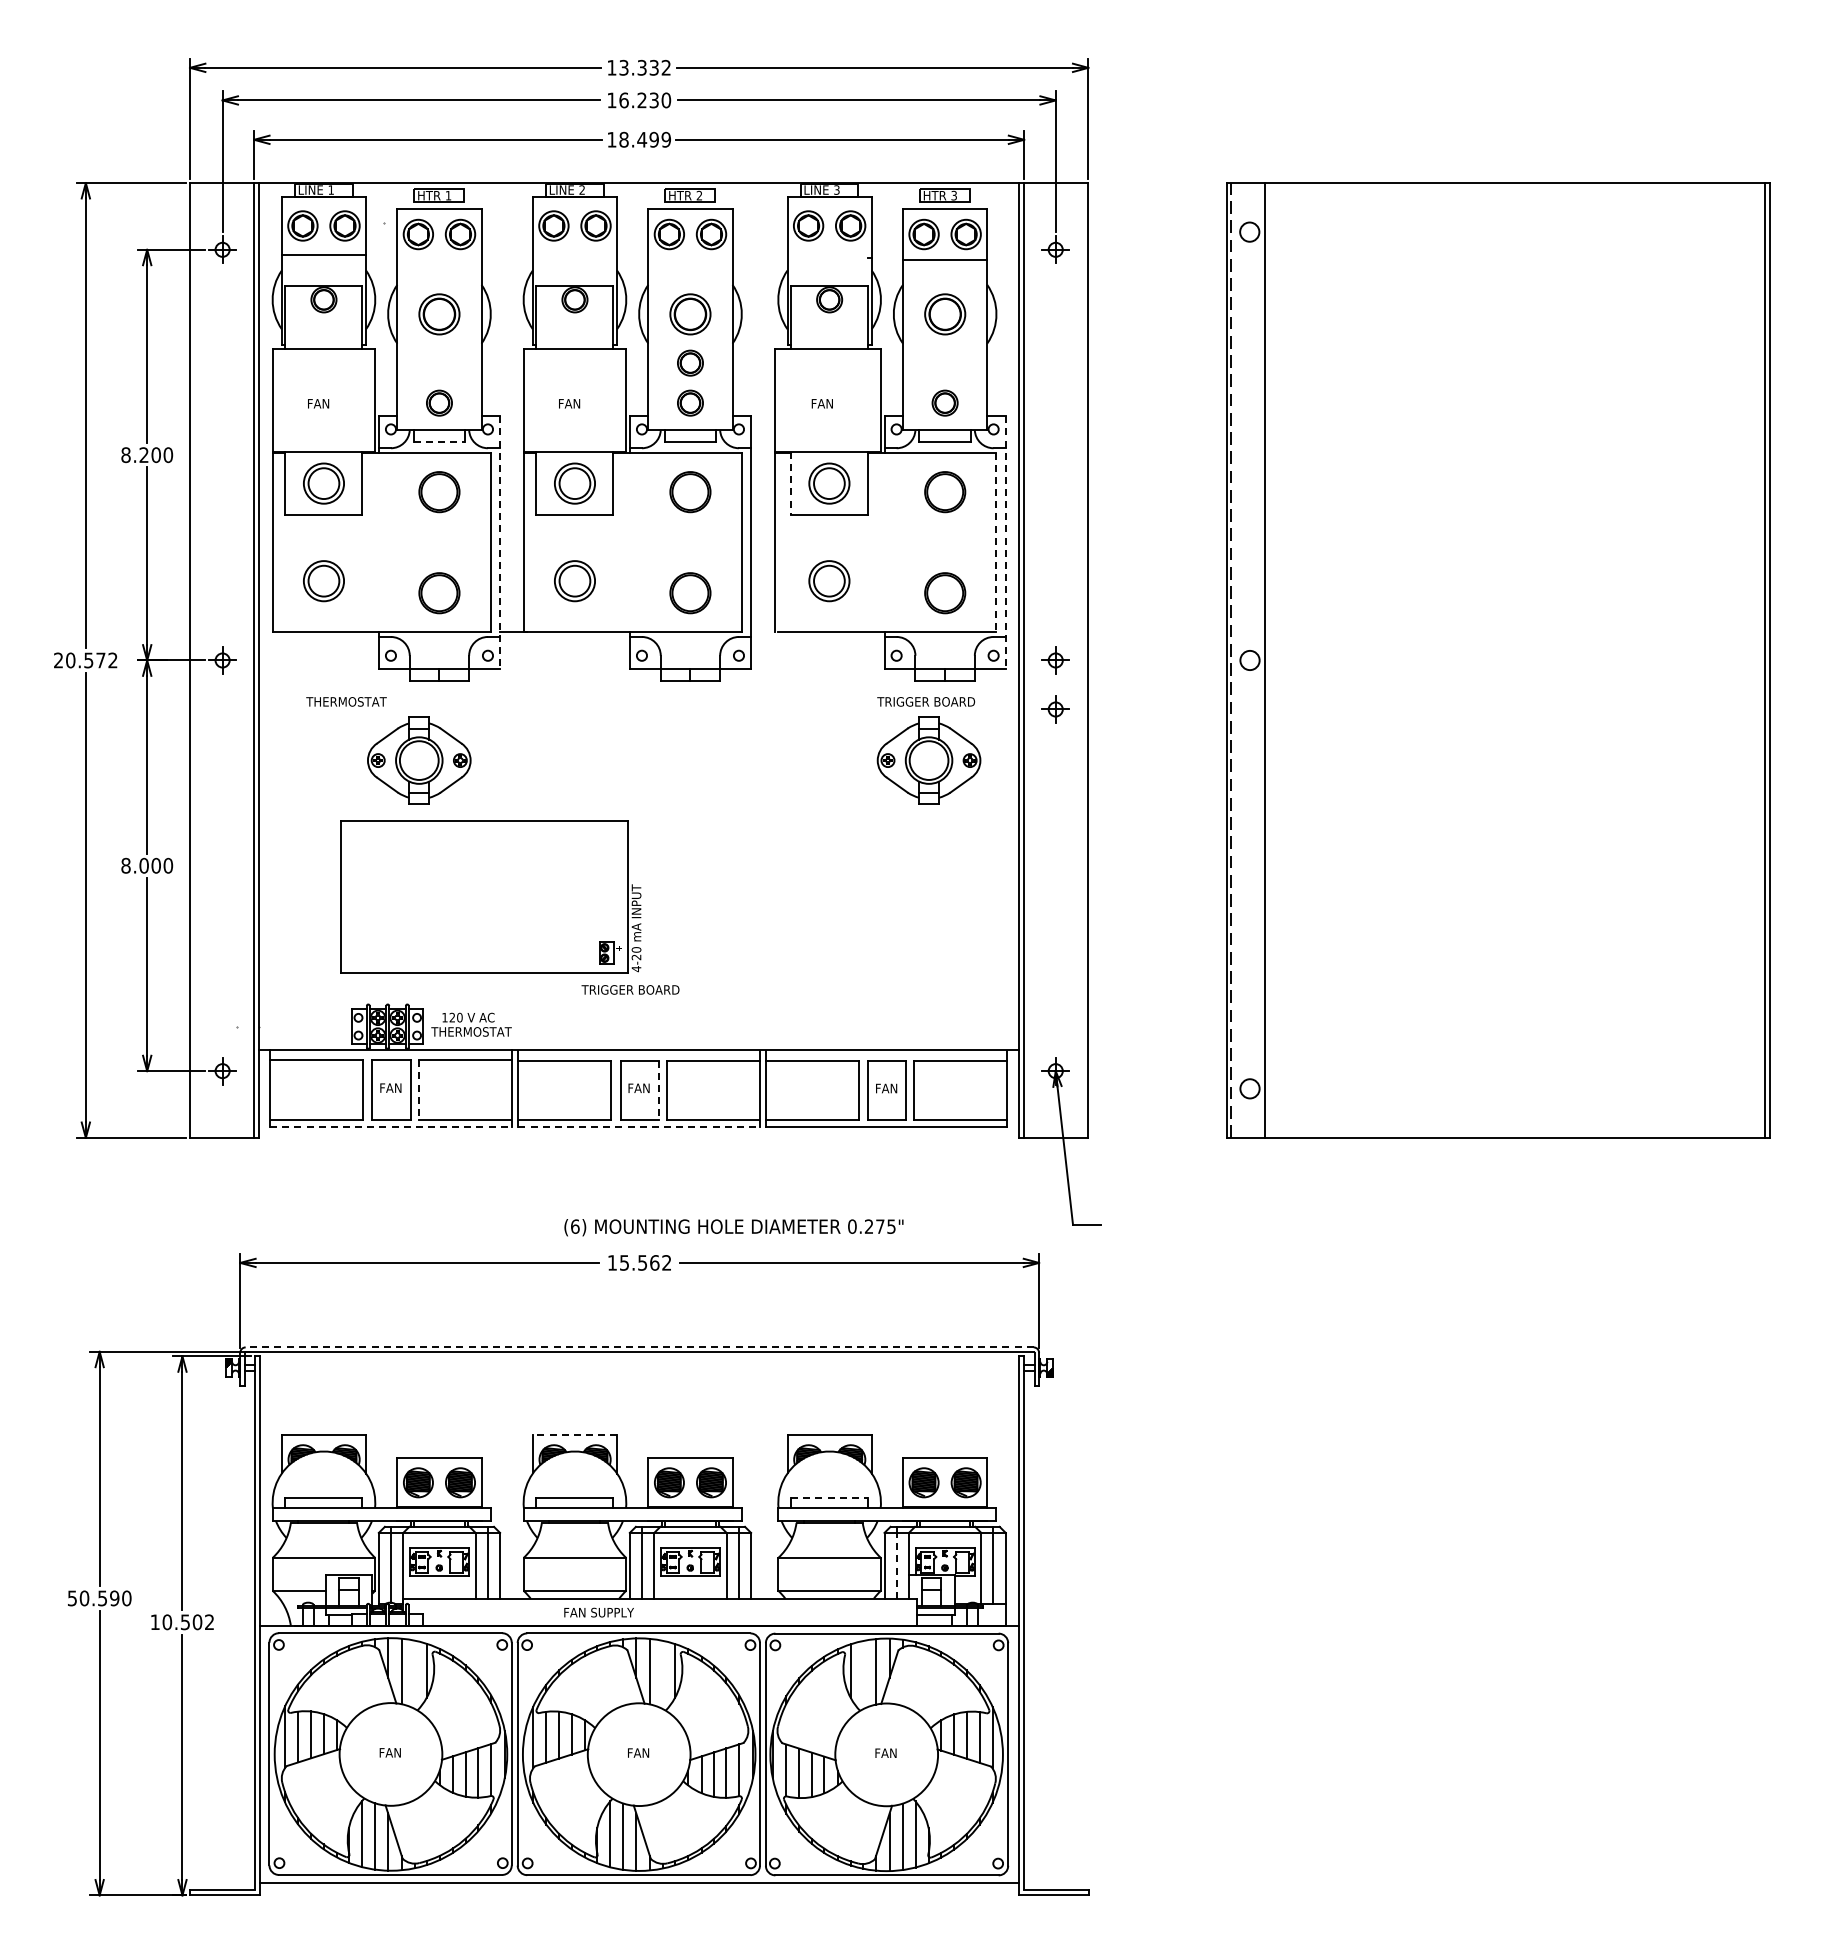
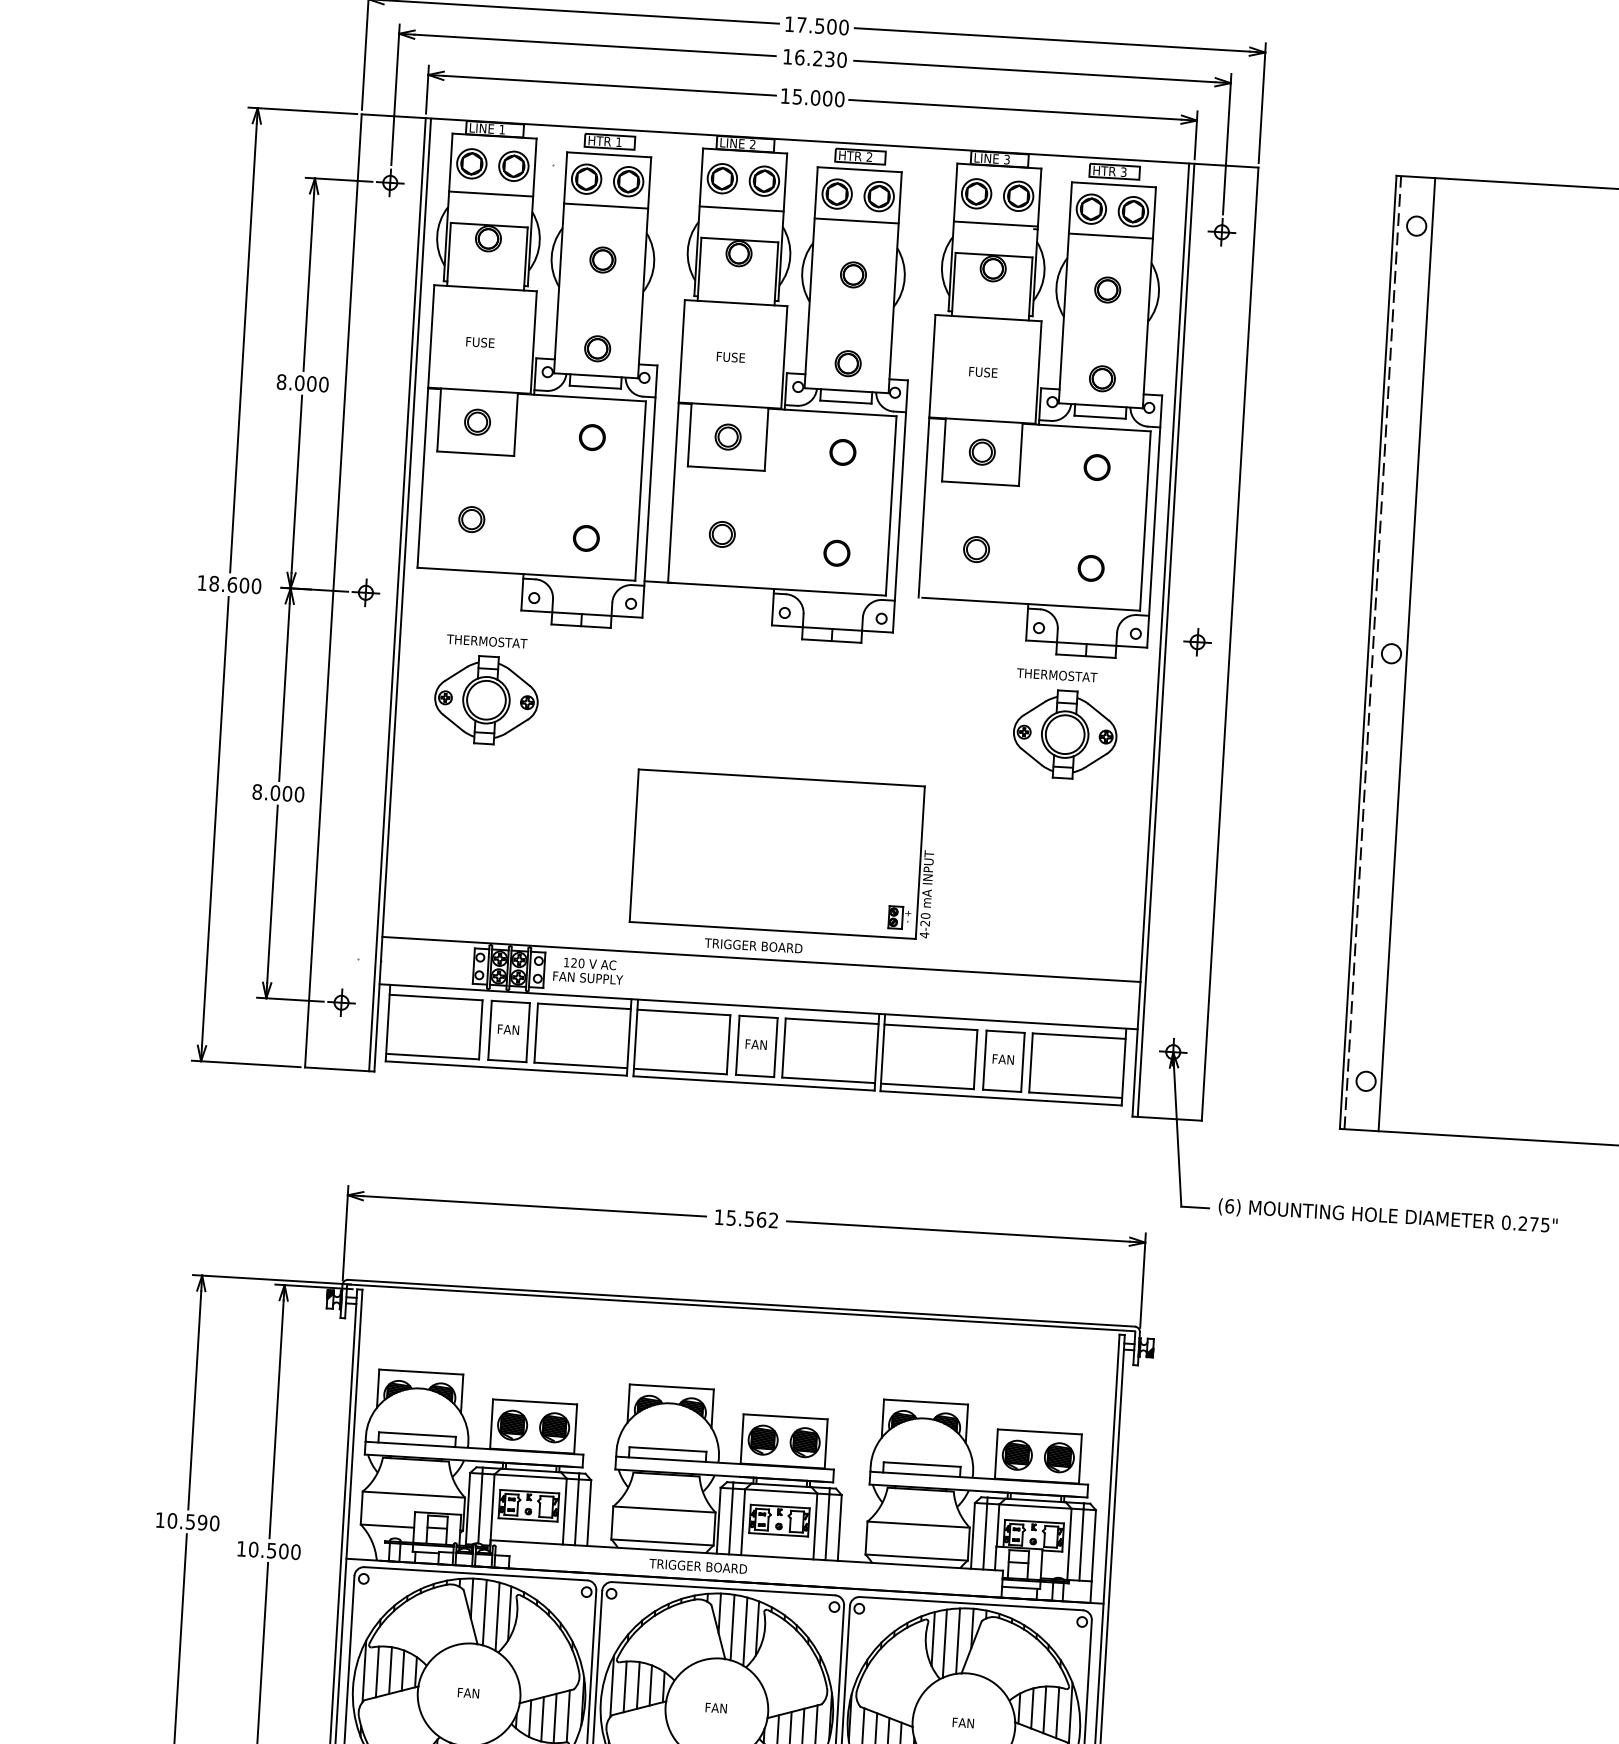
text: (645, 67) -> (823, 25), 13.332 -> 17.500
text: (644, 139) -> (817, 97), 18.499 -> 15.000
line: (574, 254) -> (741, 208), added
line: (829, 254) -> (995, 223), added
line: (439, 260) -> (606, 206), added
line: (690, 260) -> (856, 221), added
part: (439, 313) -> (603, 259), size x0.62
part: (690, 313) -> (853, 274), size x0.62
part: (944, 313) -> (1107, 289), size x0.62
part: (690, 362) -> (850, 323), removed
text: (324, 403) -> (482, 342), FAN -> FUSE
text: (575, 403) -> (733, 357), FAN -> FUSE
text: (828, 403) -> (985, 372), FAN -> FUSE
line: (439, 441) -> (595, 387), dashed -> solid
text: (143, 455) -> (299, 383), 8.200 -> 8.000
part: (323, 483) -> (477, 422), size x0.62
part: (574, 483) -> (727, 437), size x0.62
line: (791, 483) -> (944, 449), dashed -> solid
part: (829, 483) -> (982, 452), size x0.62
circle: (439, 491) -> (592, 436), size x0.62
circle: (690, 491) -> (843, 451), size x0.62
circle: (944, 491) -> (1096, 466), size x0.62
line: (996, 542) -> (1145, 520), dashed -> solid
line: (500, 543) -> (650, 492), dashed -> solid
line: (1005, 543) -> (1154, 522), dashed -> solid
part: (323, 580) -> (471, 518), size x0.62
part: (574, 580) -> (721, 533), size x0.62
part: (829, 580) -> (976, 548), size x0.62
circle: (439, 592) -> (586, 537), size x0.62
circle: (690, 592) -> (837, 552), size x0.62
circle: (944, 592) -> (1090, 567), size x0.62
text: (85, 660) -> (229, 584), 20.572 -> 18.600
text: (930, 701) -> (1070, 675), TRIGGER BOARD -> THERMOSTAT
part: (1055, 709) -> (1194, 691), removed
part: (419, 760) -> (486, 700), moved
part: (490, 896) -> (783, 854), moved
line: (638, 1003) -> (760, 959), added
text: (471, 1031) -> (592, 977), THERMOSTAT -> FAN SUPPLY
line: (418, 1089) -> (536, 1032), dashed -> solid
line: (658, 1090) -> (775, 1047), dashed -> solid
line: (390, 1127) -> (505, 1068), dashed -> solid
line: (639, 1127) -> (754, 1083), dashed -> solid
text: (733, 1227) -> (1387, 1216), moved
line: (639, 1347) -> (741, 1303), dashed -> solid
line: (574, 1435) -> (671, 1387), dashed -> solid
line: (830, 1497) -> (923, 1464), dashed -> solid
line: (896, 1565) -> (984, 1536), dashed -> solid
text: (72, 1598) -> (160, 1520), 50.590 -> 10.590
text: (611, 1612) -> (697, 1566), FAN SUPPLY -> TRIGGER BOARD
text: (209, 1622) -> (295, 1552), 10.502 -> 10.500
line: (414, 1674) -> (497, 1616), added
line: (663, 1674) -> (745, 1631), added
line: (862, 1675) -> (944, 1643), added

